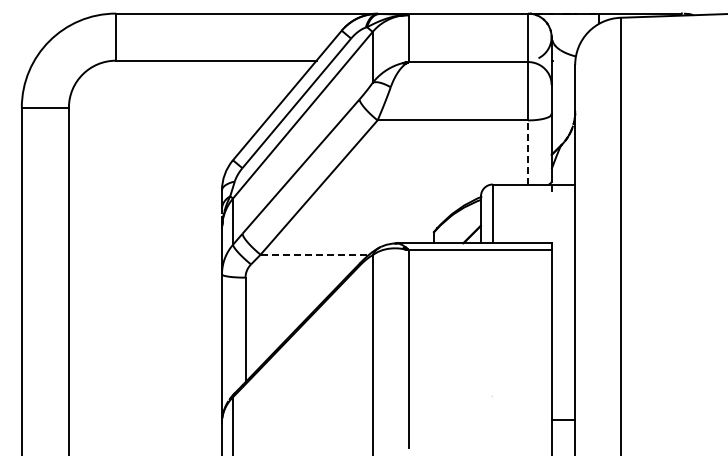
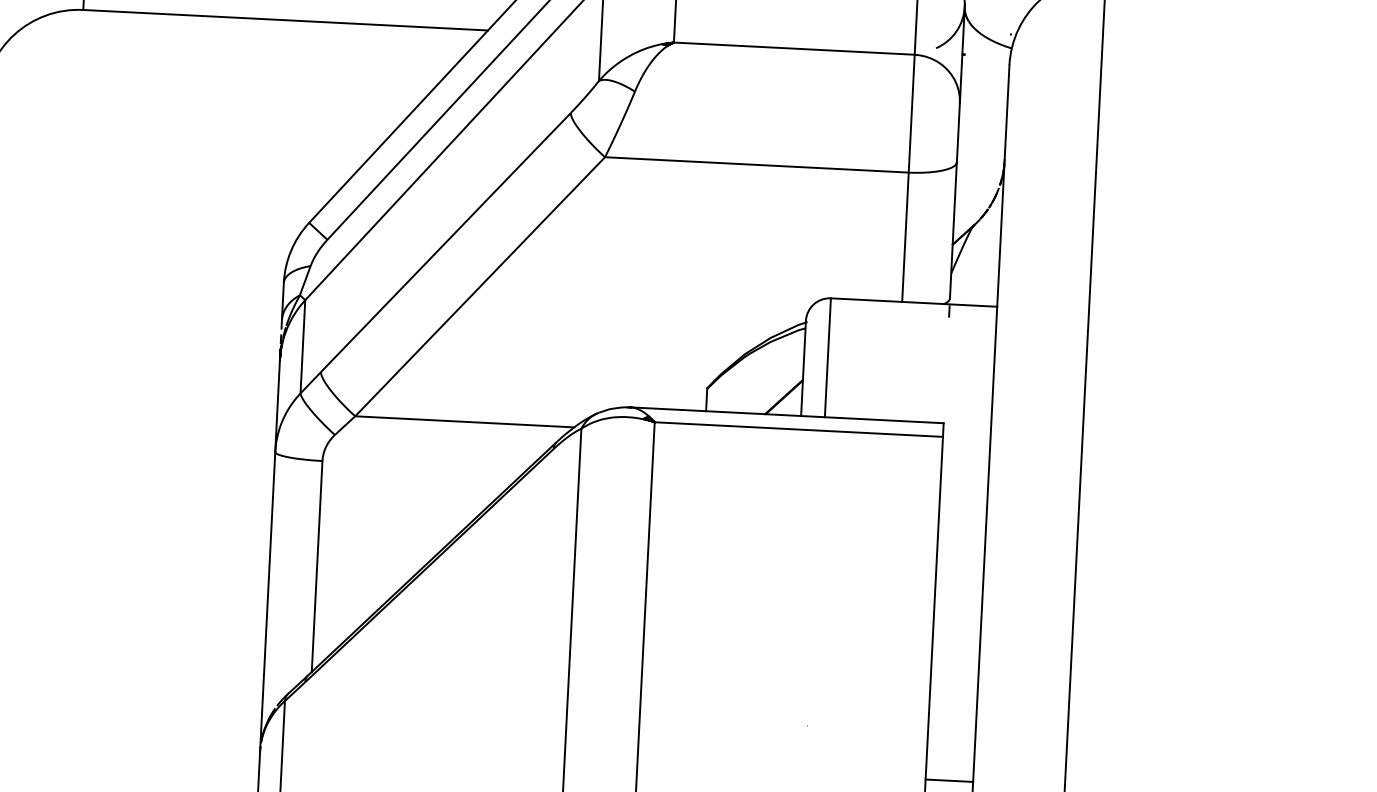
line: (528, 151) -> (906, 235), dashed -> solid
line: (315, 254) -> (466, 421), dashed -> solid

